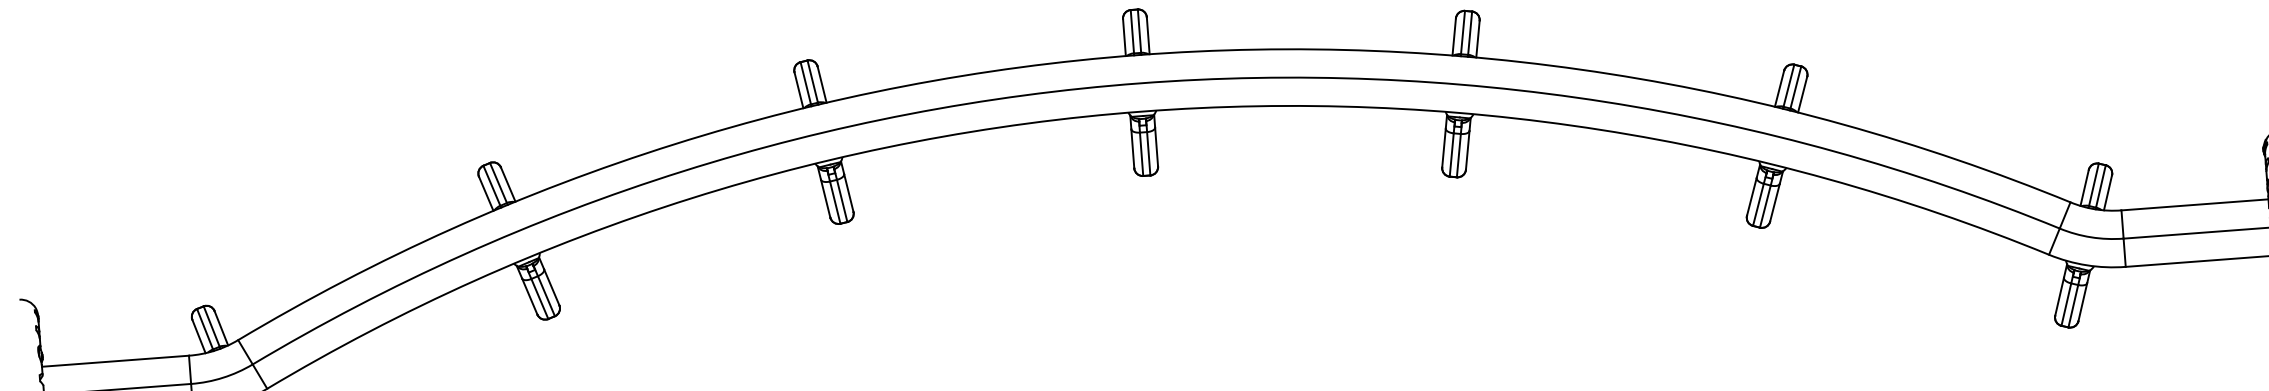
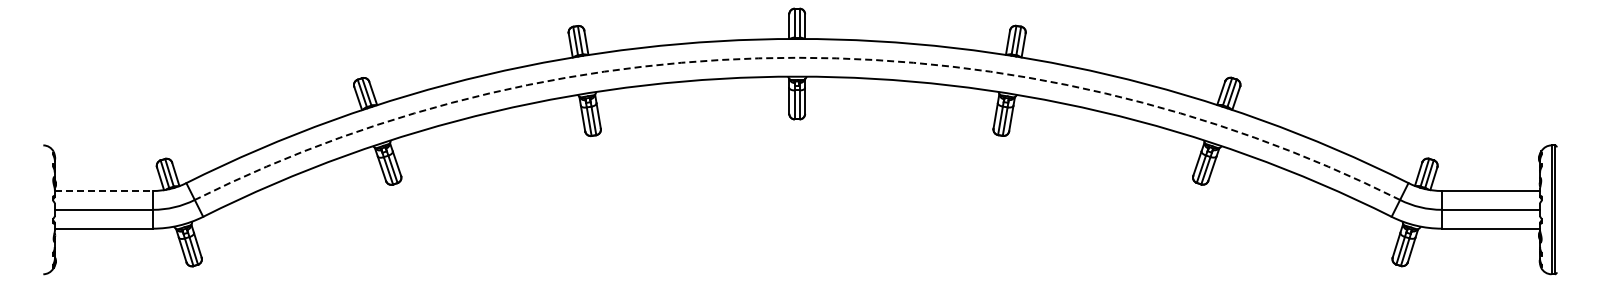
arc: (1140, 82) -> (797, 57), solid -> dashed
line: (116, 361) -> (104, 191), solid -> dashed

